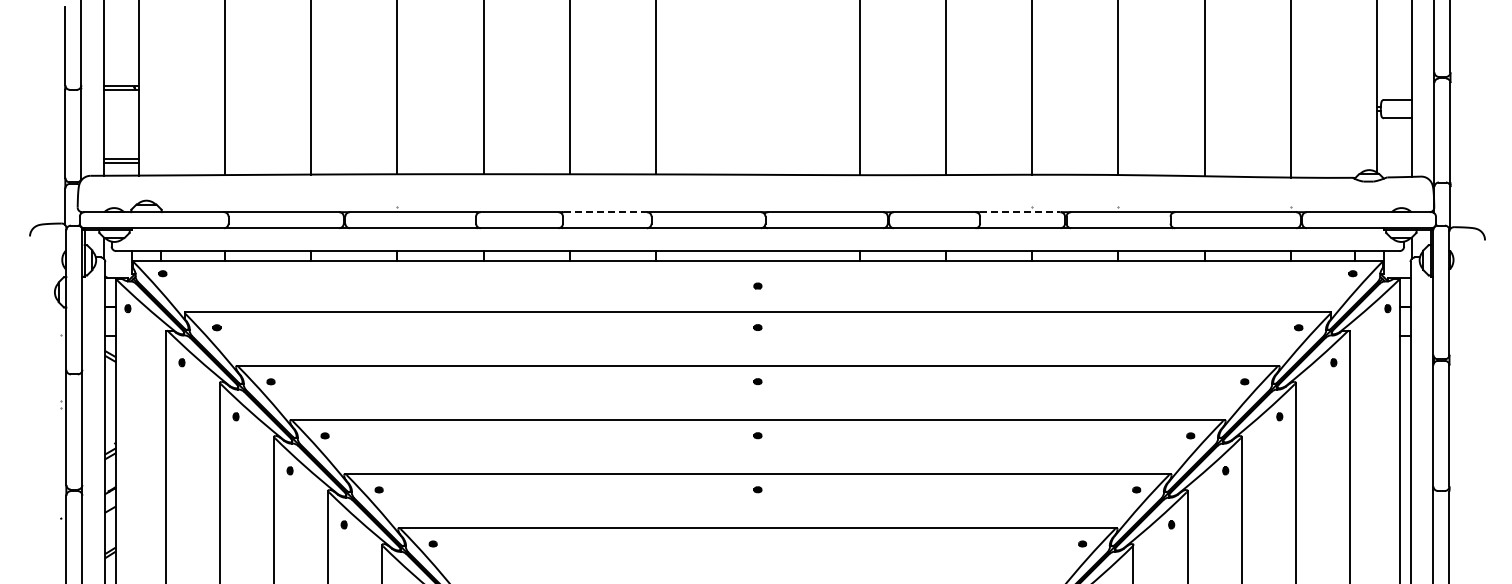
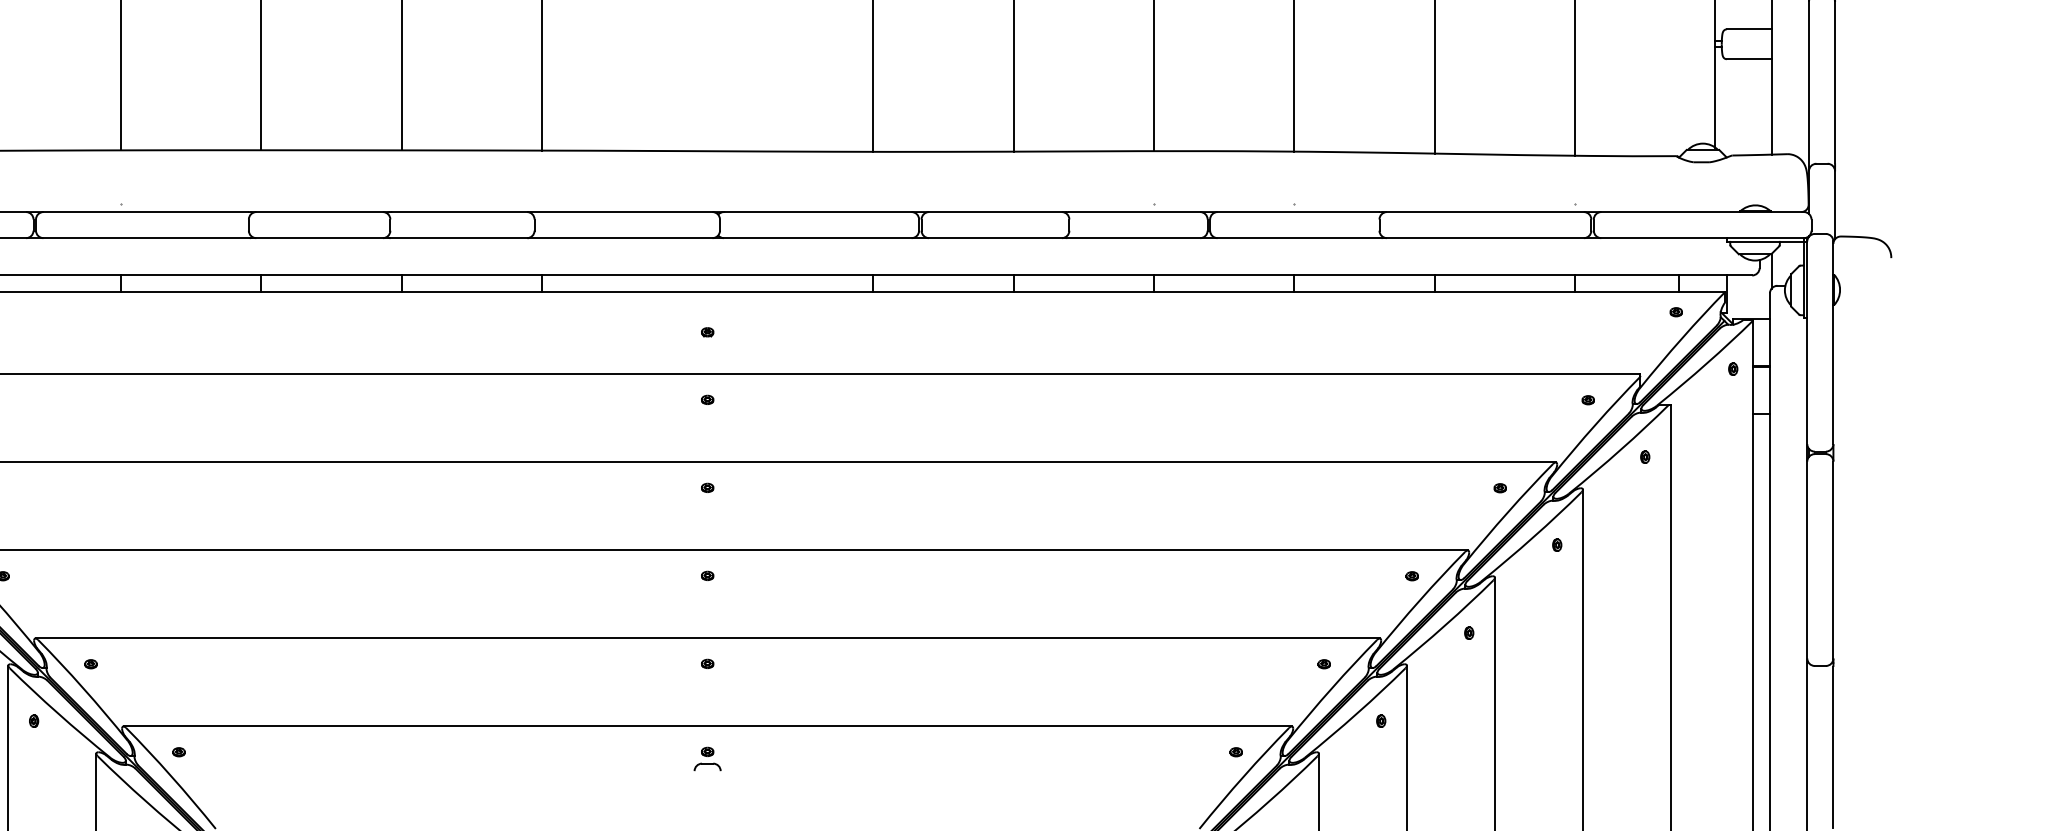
line: (606, 212) -> (461, 212), dashed -> solid
line: (1020, 212) -> (1135, 212), dashed -> solid
part: (757, 547) -> (706, 757), added

